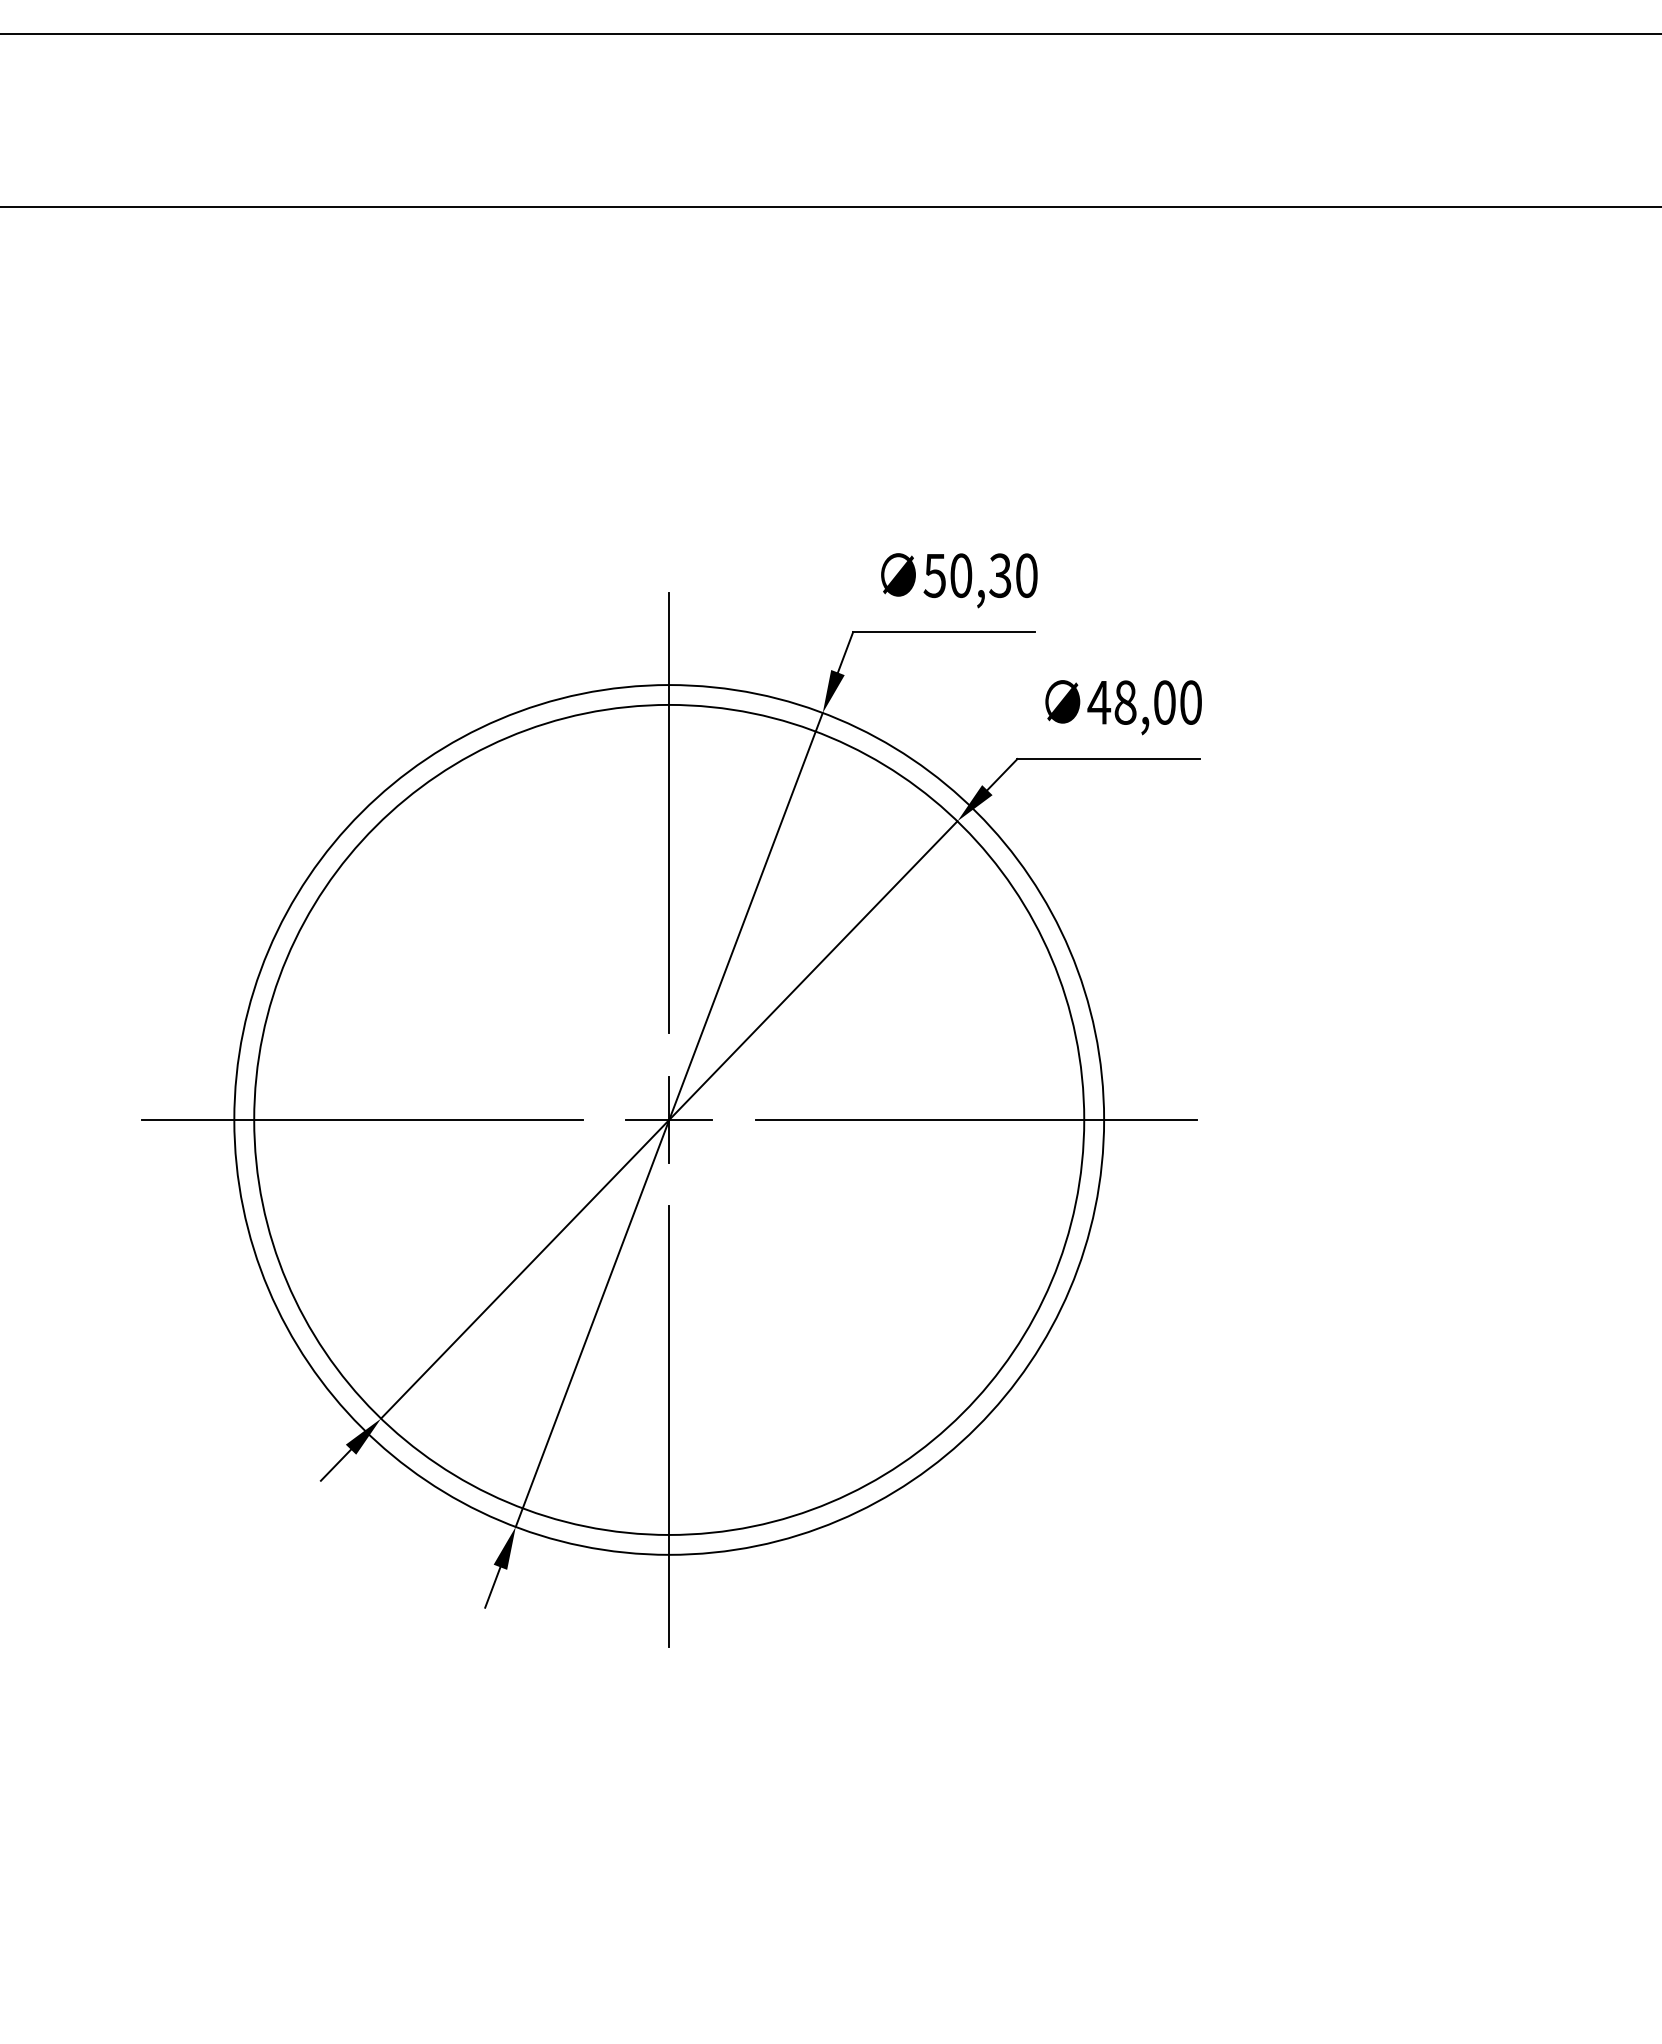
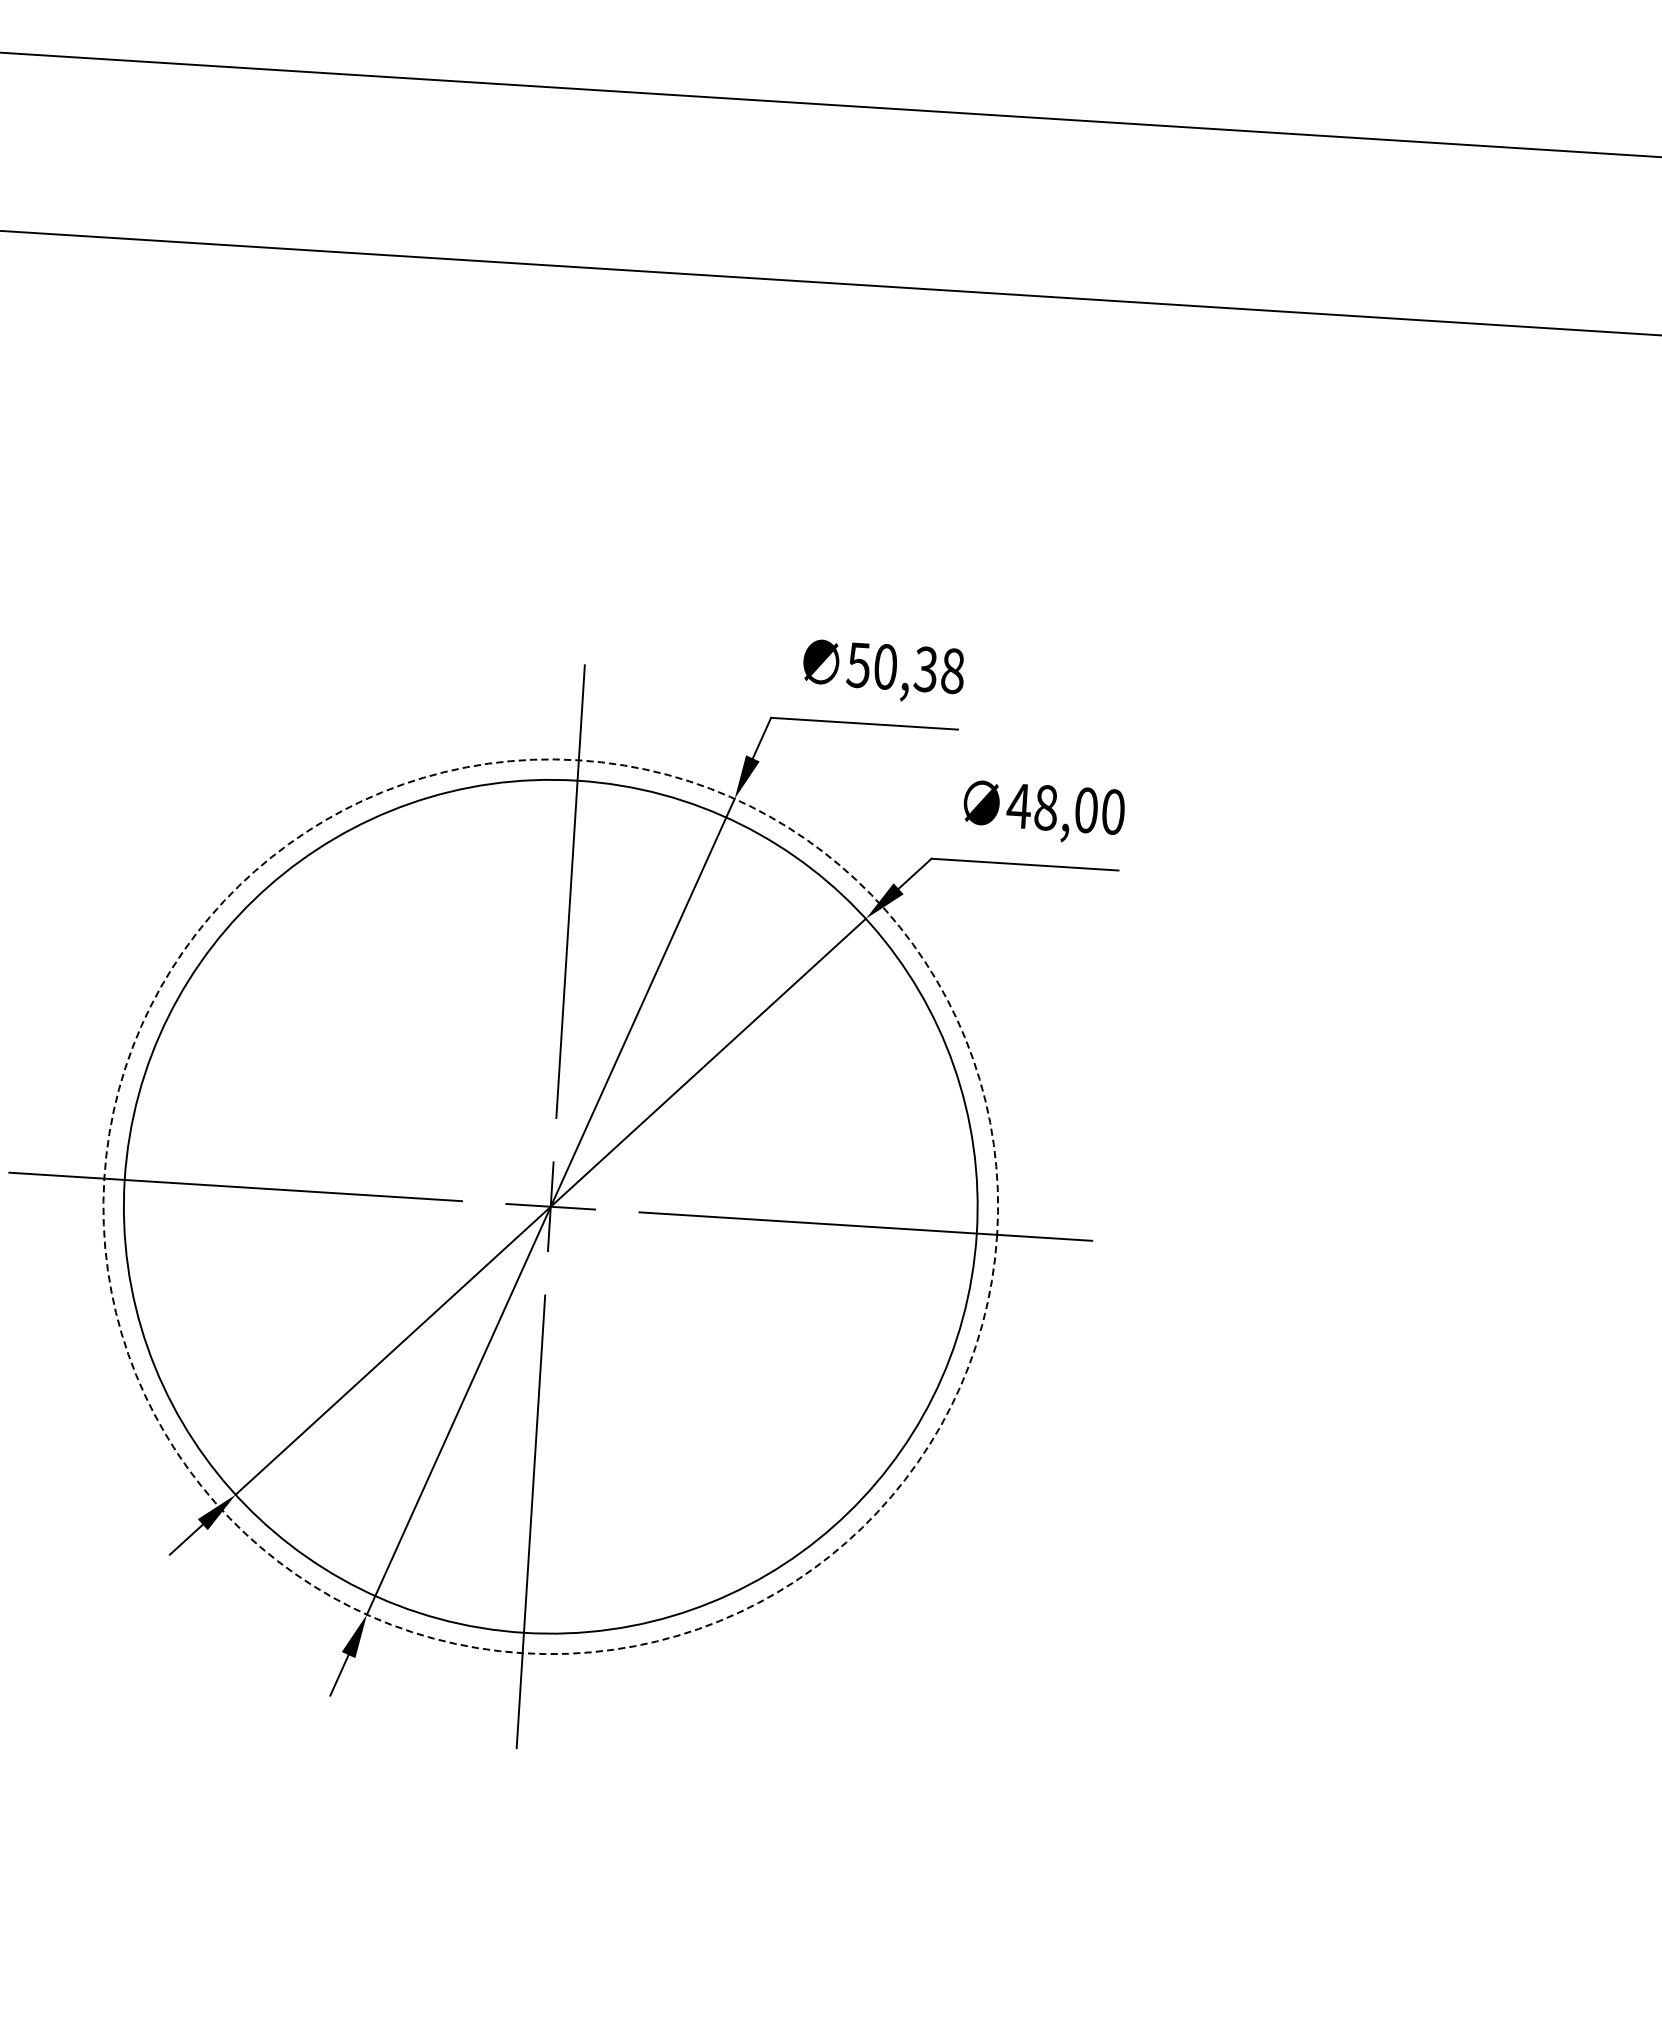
text: (1026, 575) -> (952, 670), 50,30 -> 50,38
circle: (669, 1119) -> (551, 1206), solid -> dashed

